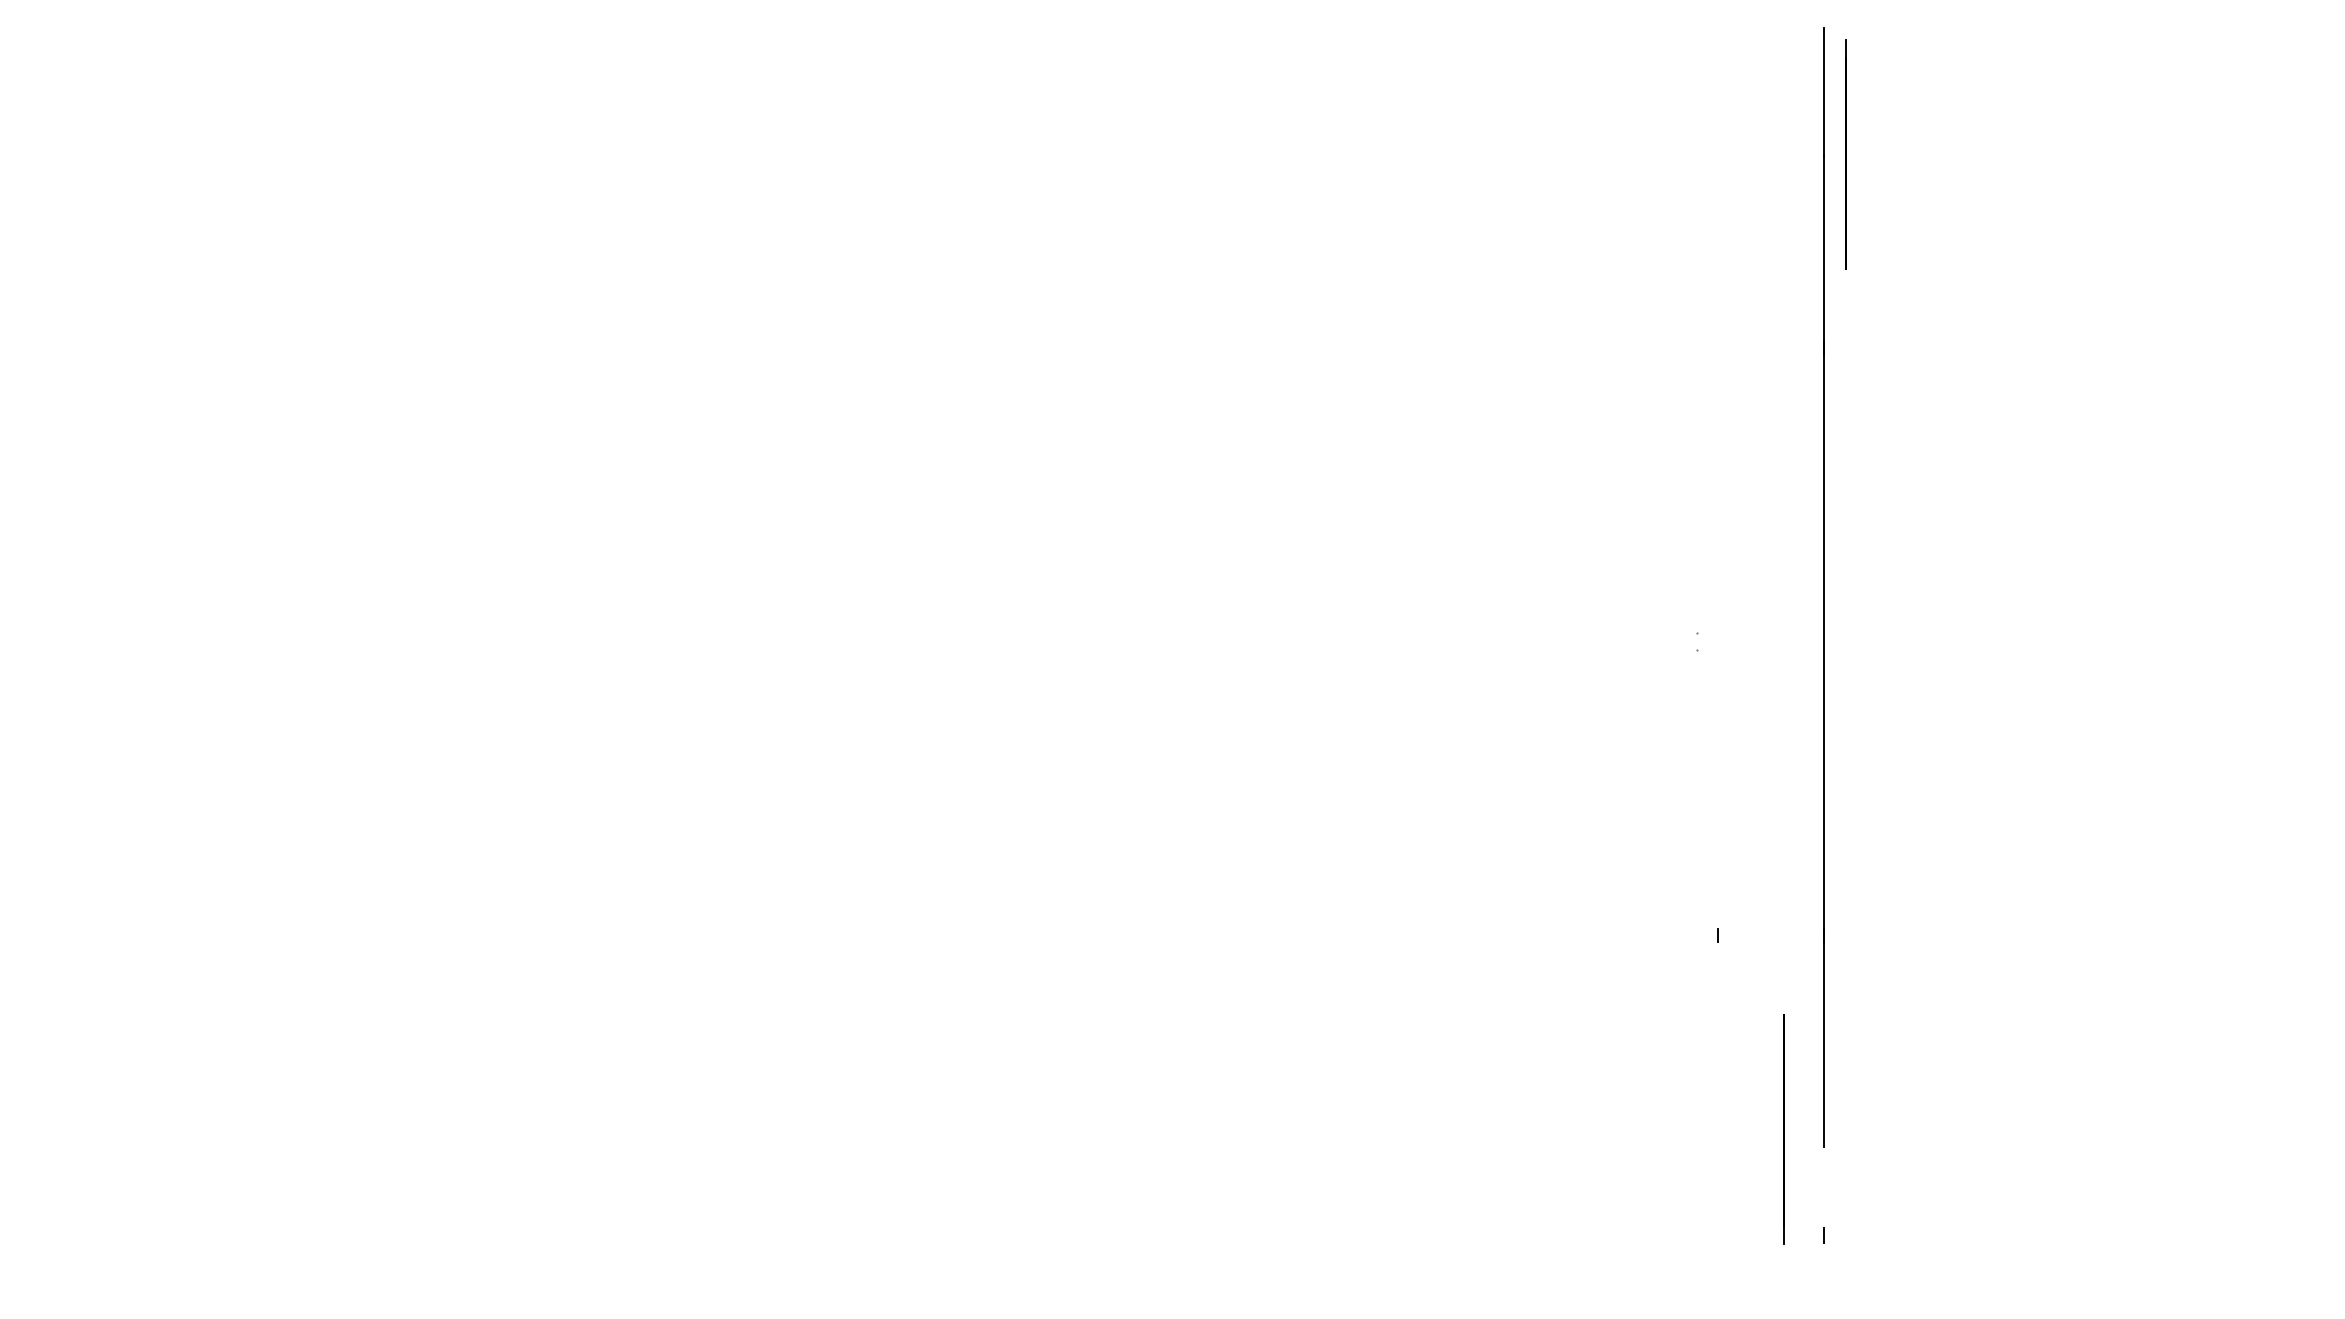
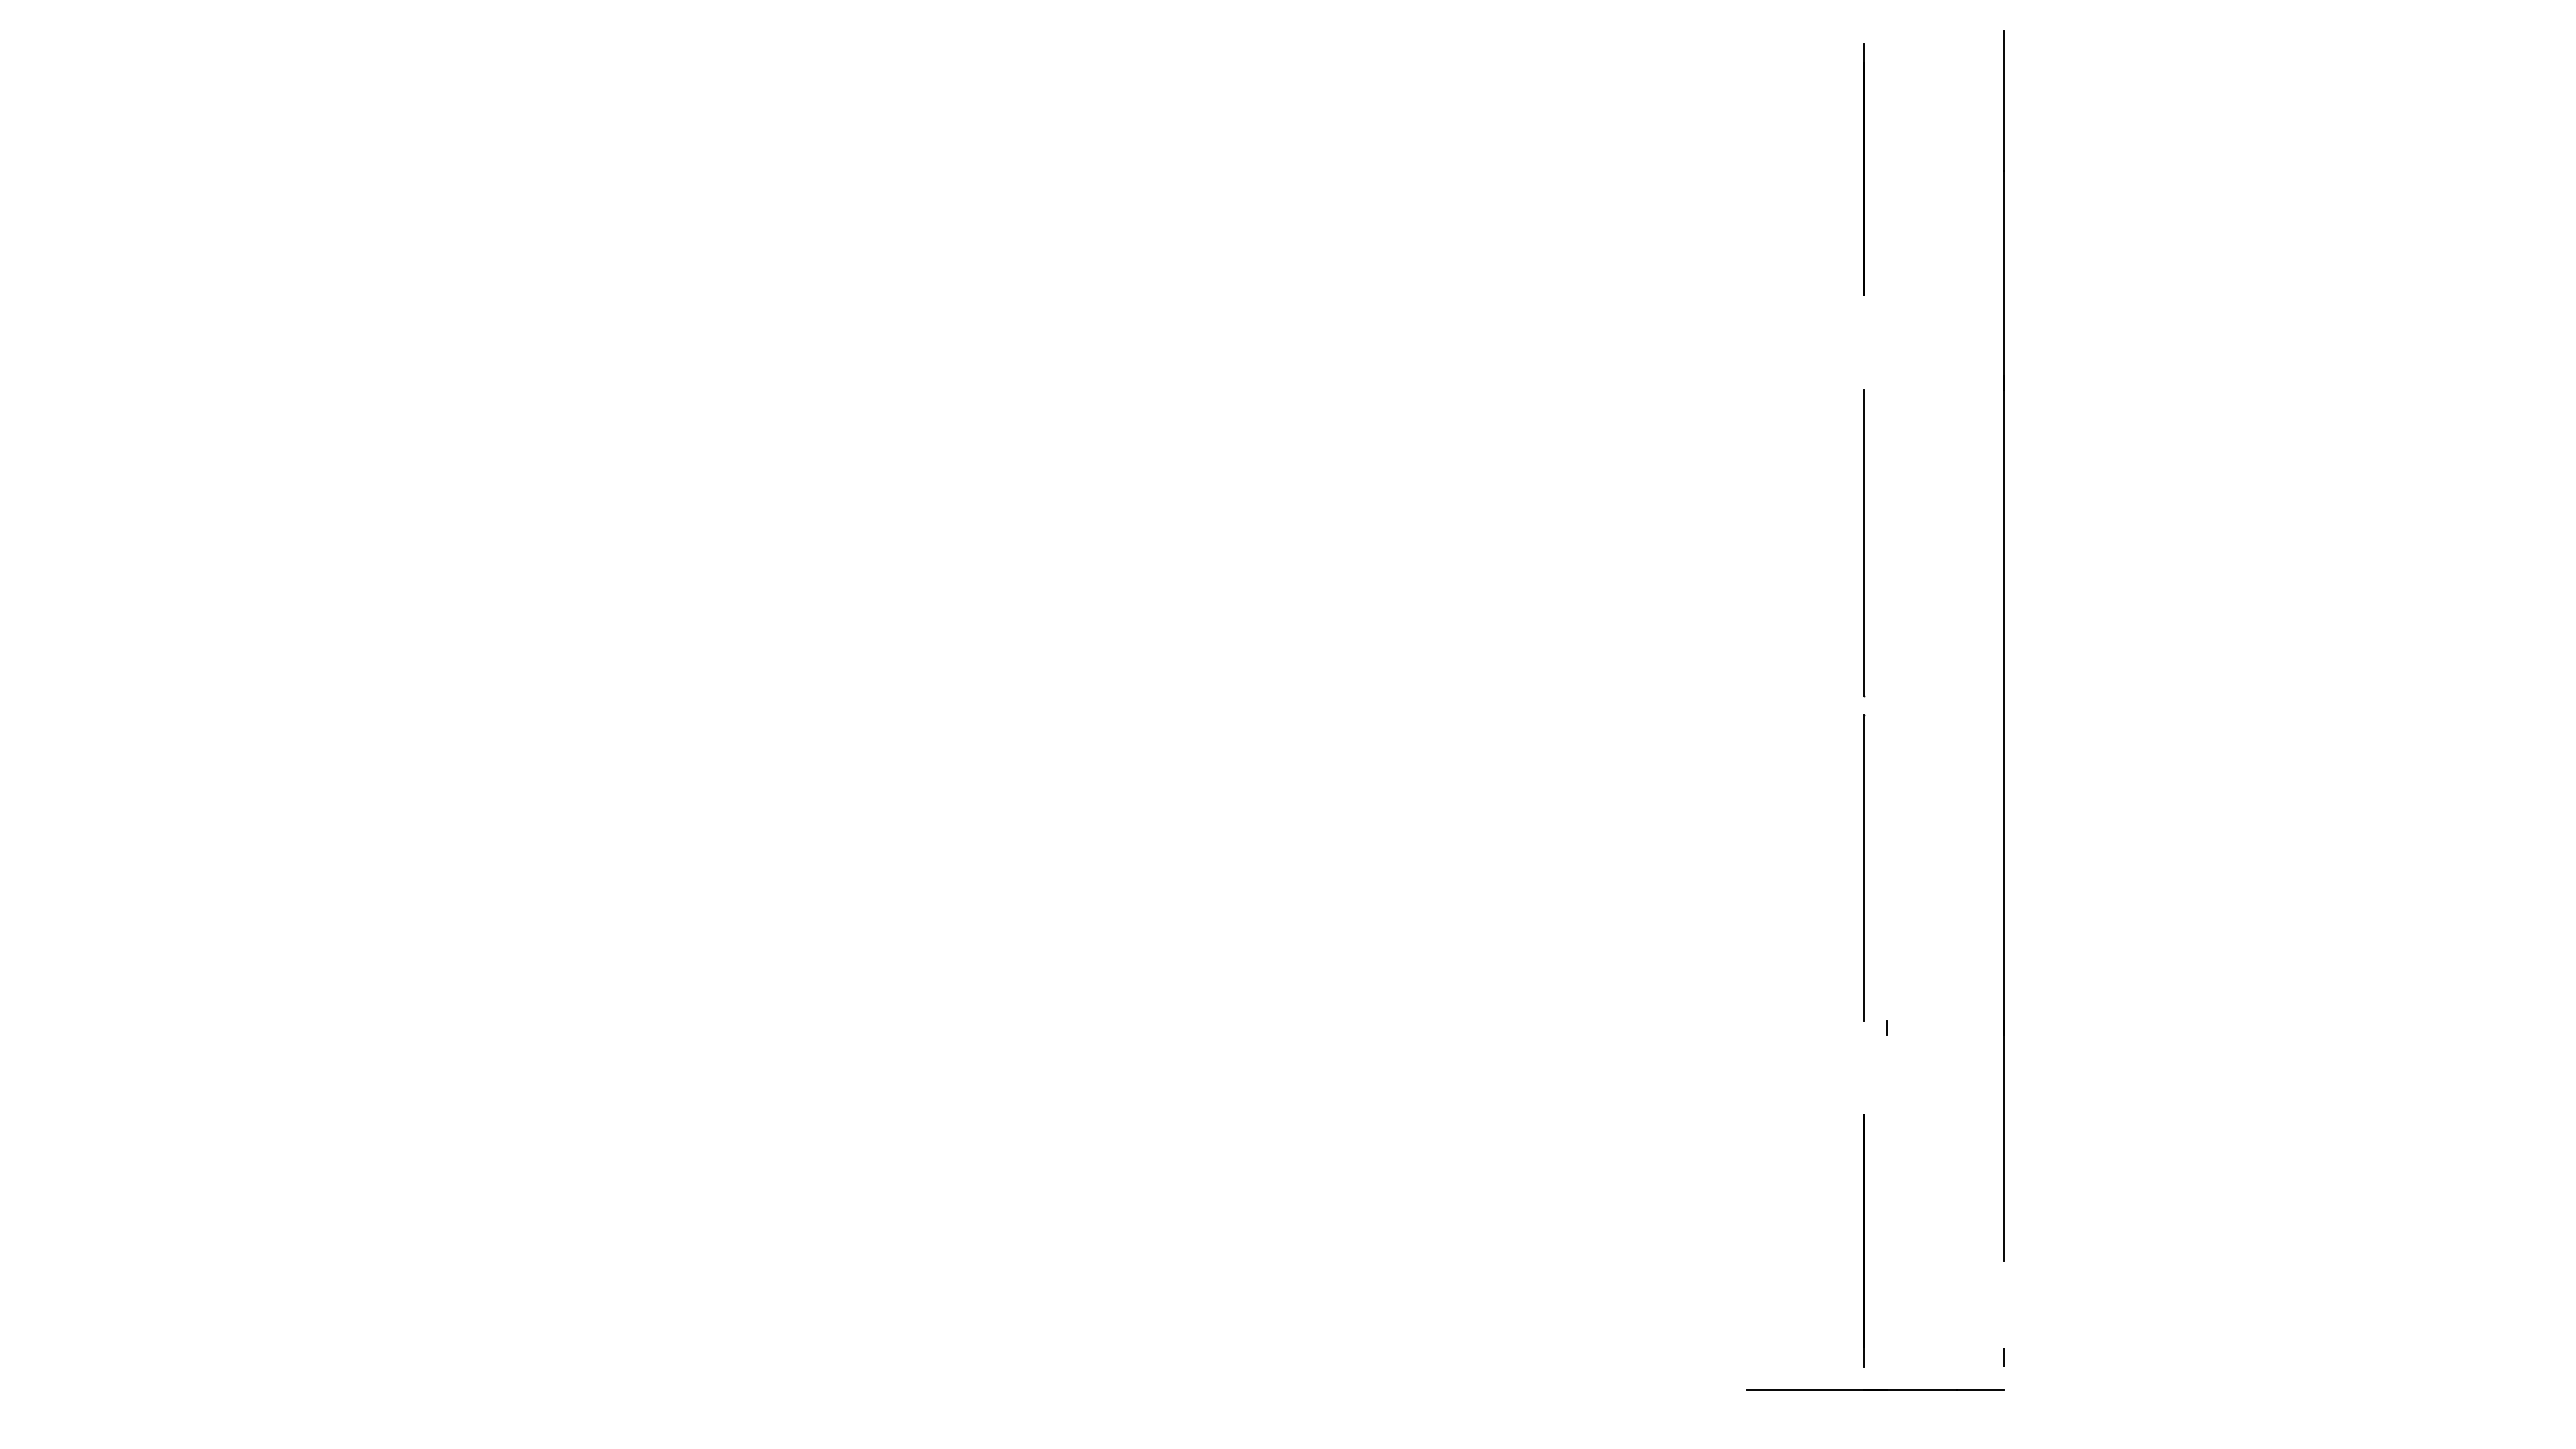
line: (1845, 154) -> (1863, 169), moved
line: (1696, 493) -> (1863, 542), added
line: (1696, 789) -> (1863, 867), added
line: (1783, 1129) -> (1863, 1240), moved
line: (1707, 1264) -> (1875, 1389), added

